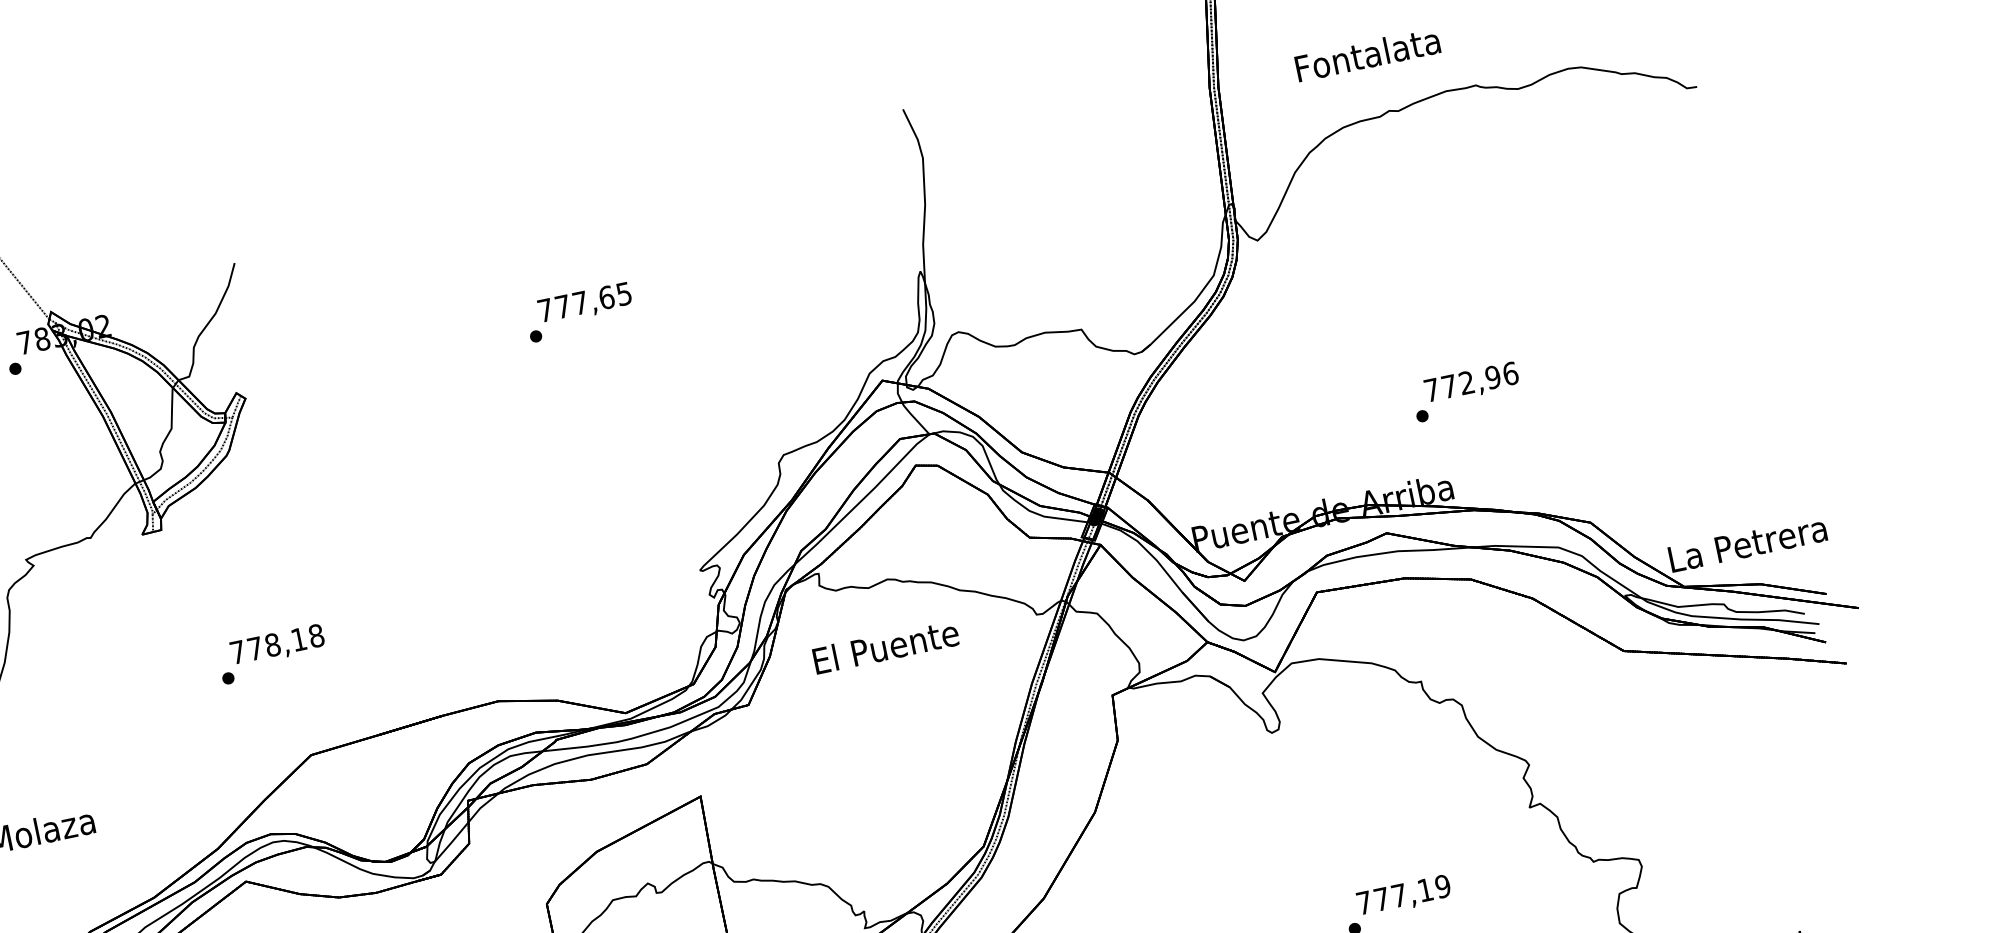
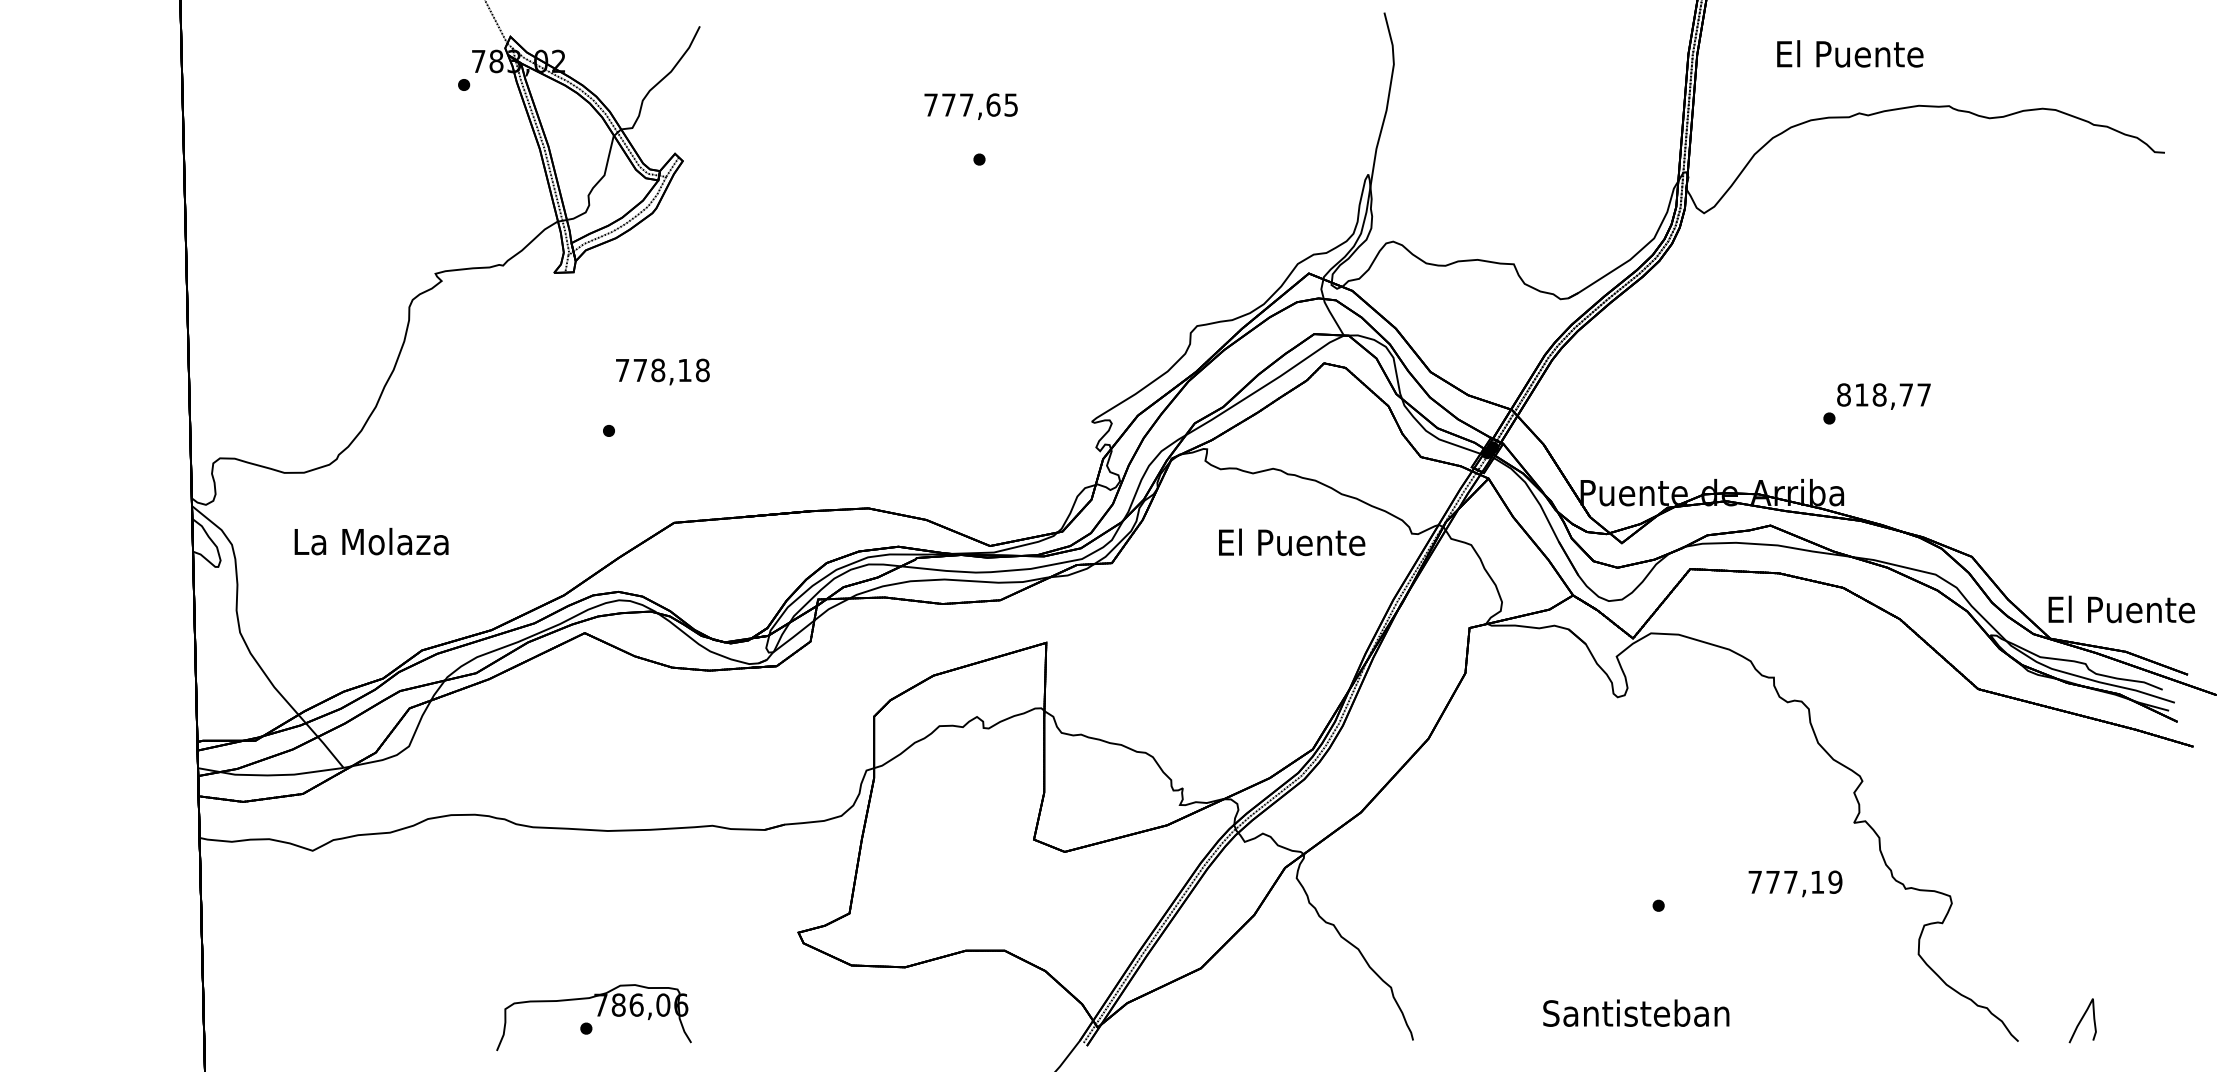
text: (1369, 53) -> (1851, 53), Fontalata -> El Puente
text: (584, 303) -> (970, 106), moved
text: (1471, 381) -> (1884, 394), 772,96 -> 818,77
text: (1747, 543) -> (2120, 609), La Petrera -> El Puente
text: (277, 645) -> (662, 371), moved
text: (886, 646) -> (1292, 542), moved
text: (1404, 895) -> (1795, 883), moved

